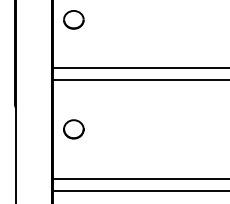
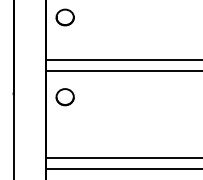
part: (73, 129) -> (64, 97), moved

